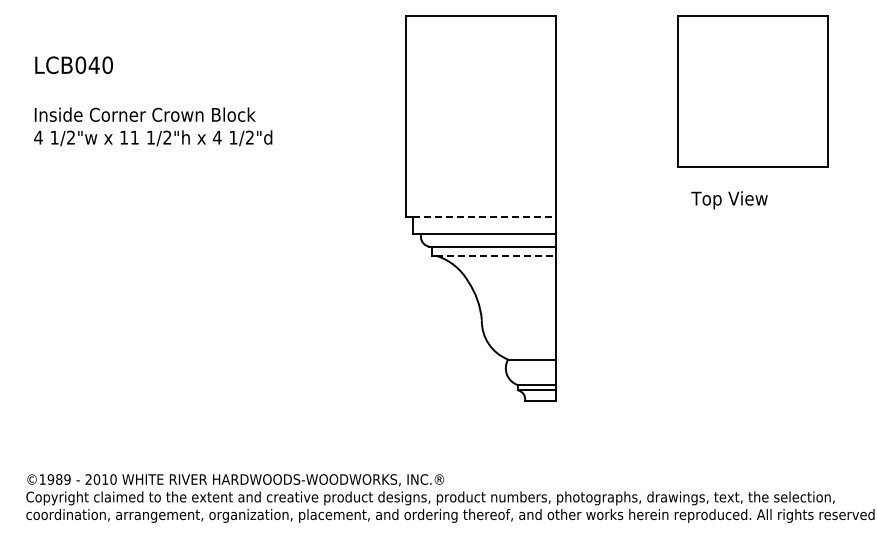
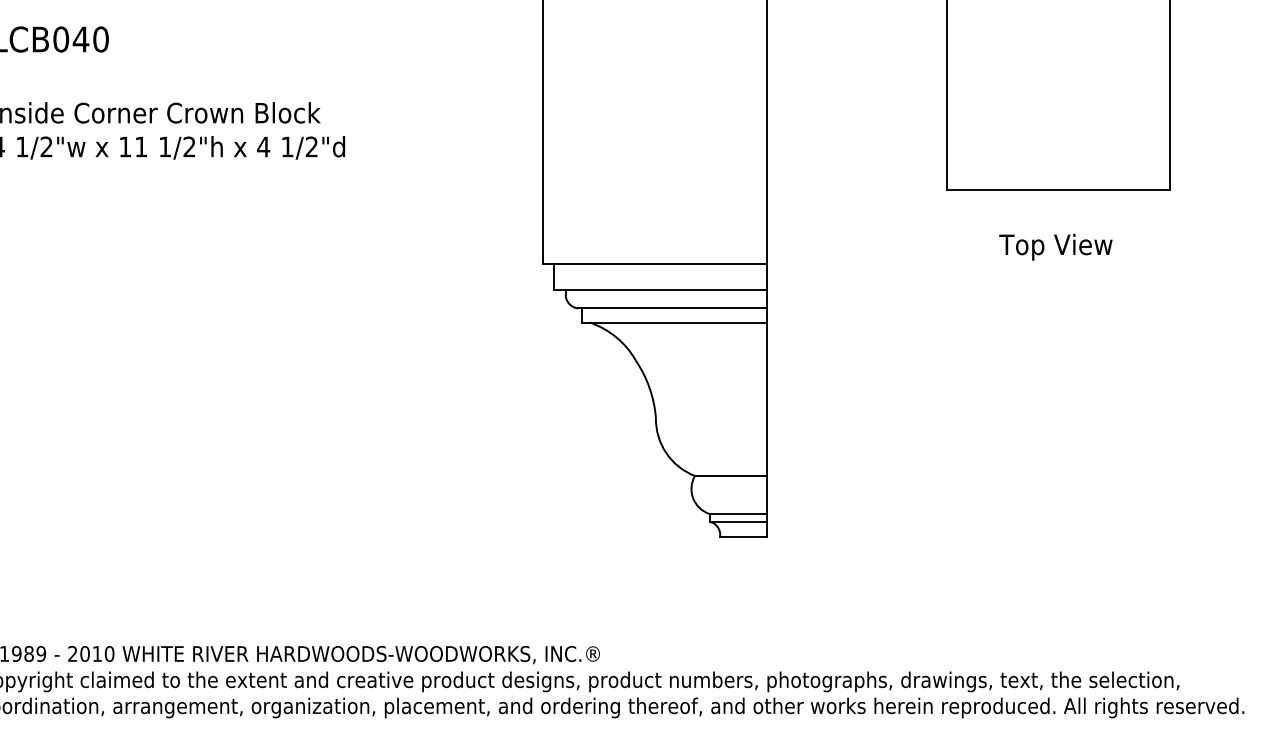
text: (729, 200) -> (1055, 247), moved
line: (484, 216) -> (659, 263), dashed -> solid
line: (496, 256) -> (677, 323), dashed -> solid

